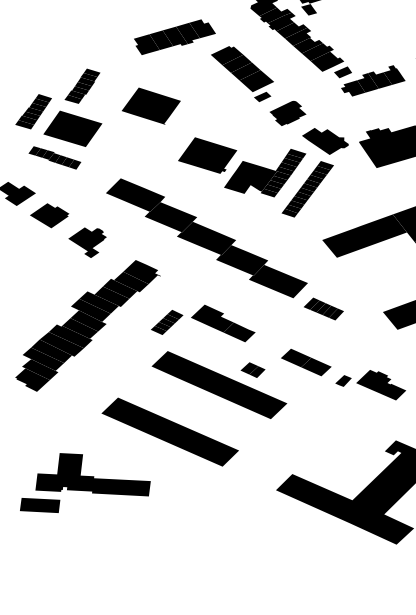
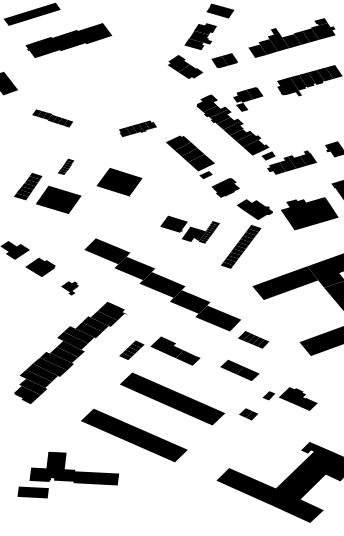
part: (174, 36) -> (137, 128), size x0.6
part: (81, 85) -> (65, 166), size x0.6
part: (54, 157) -> (52, 118), moved
part: (241, 166) -> (189, 229), size x0.6
part: (86, 242) -> (69, 288), size x0.6
part: (305, 361) -> (239, 369), moved
part: (252, 370) -> (248, 414), moved

